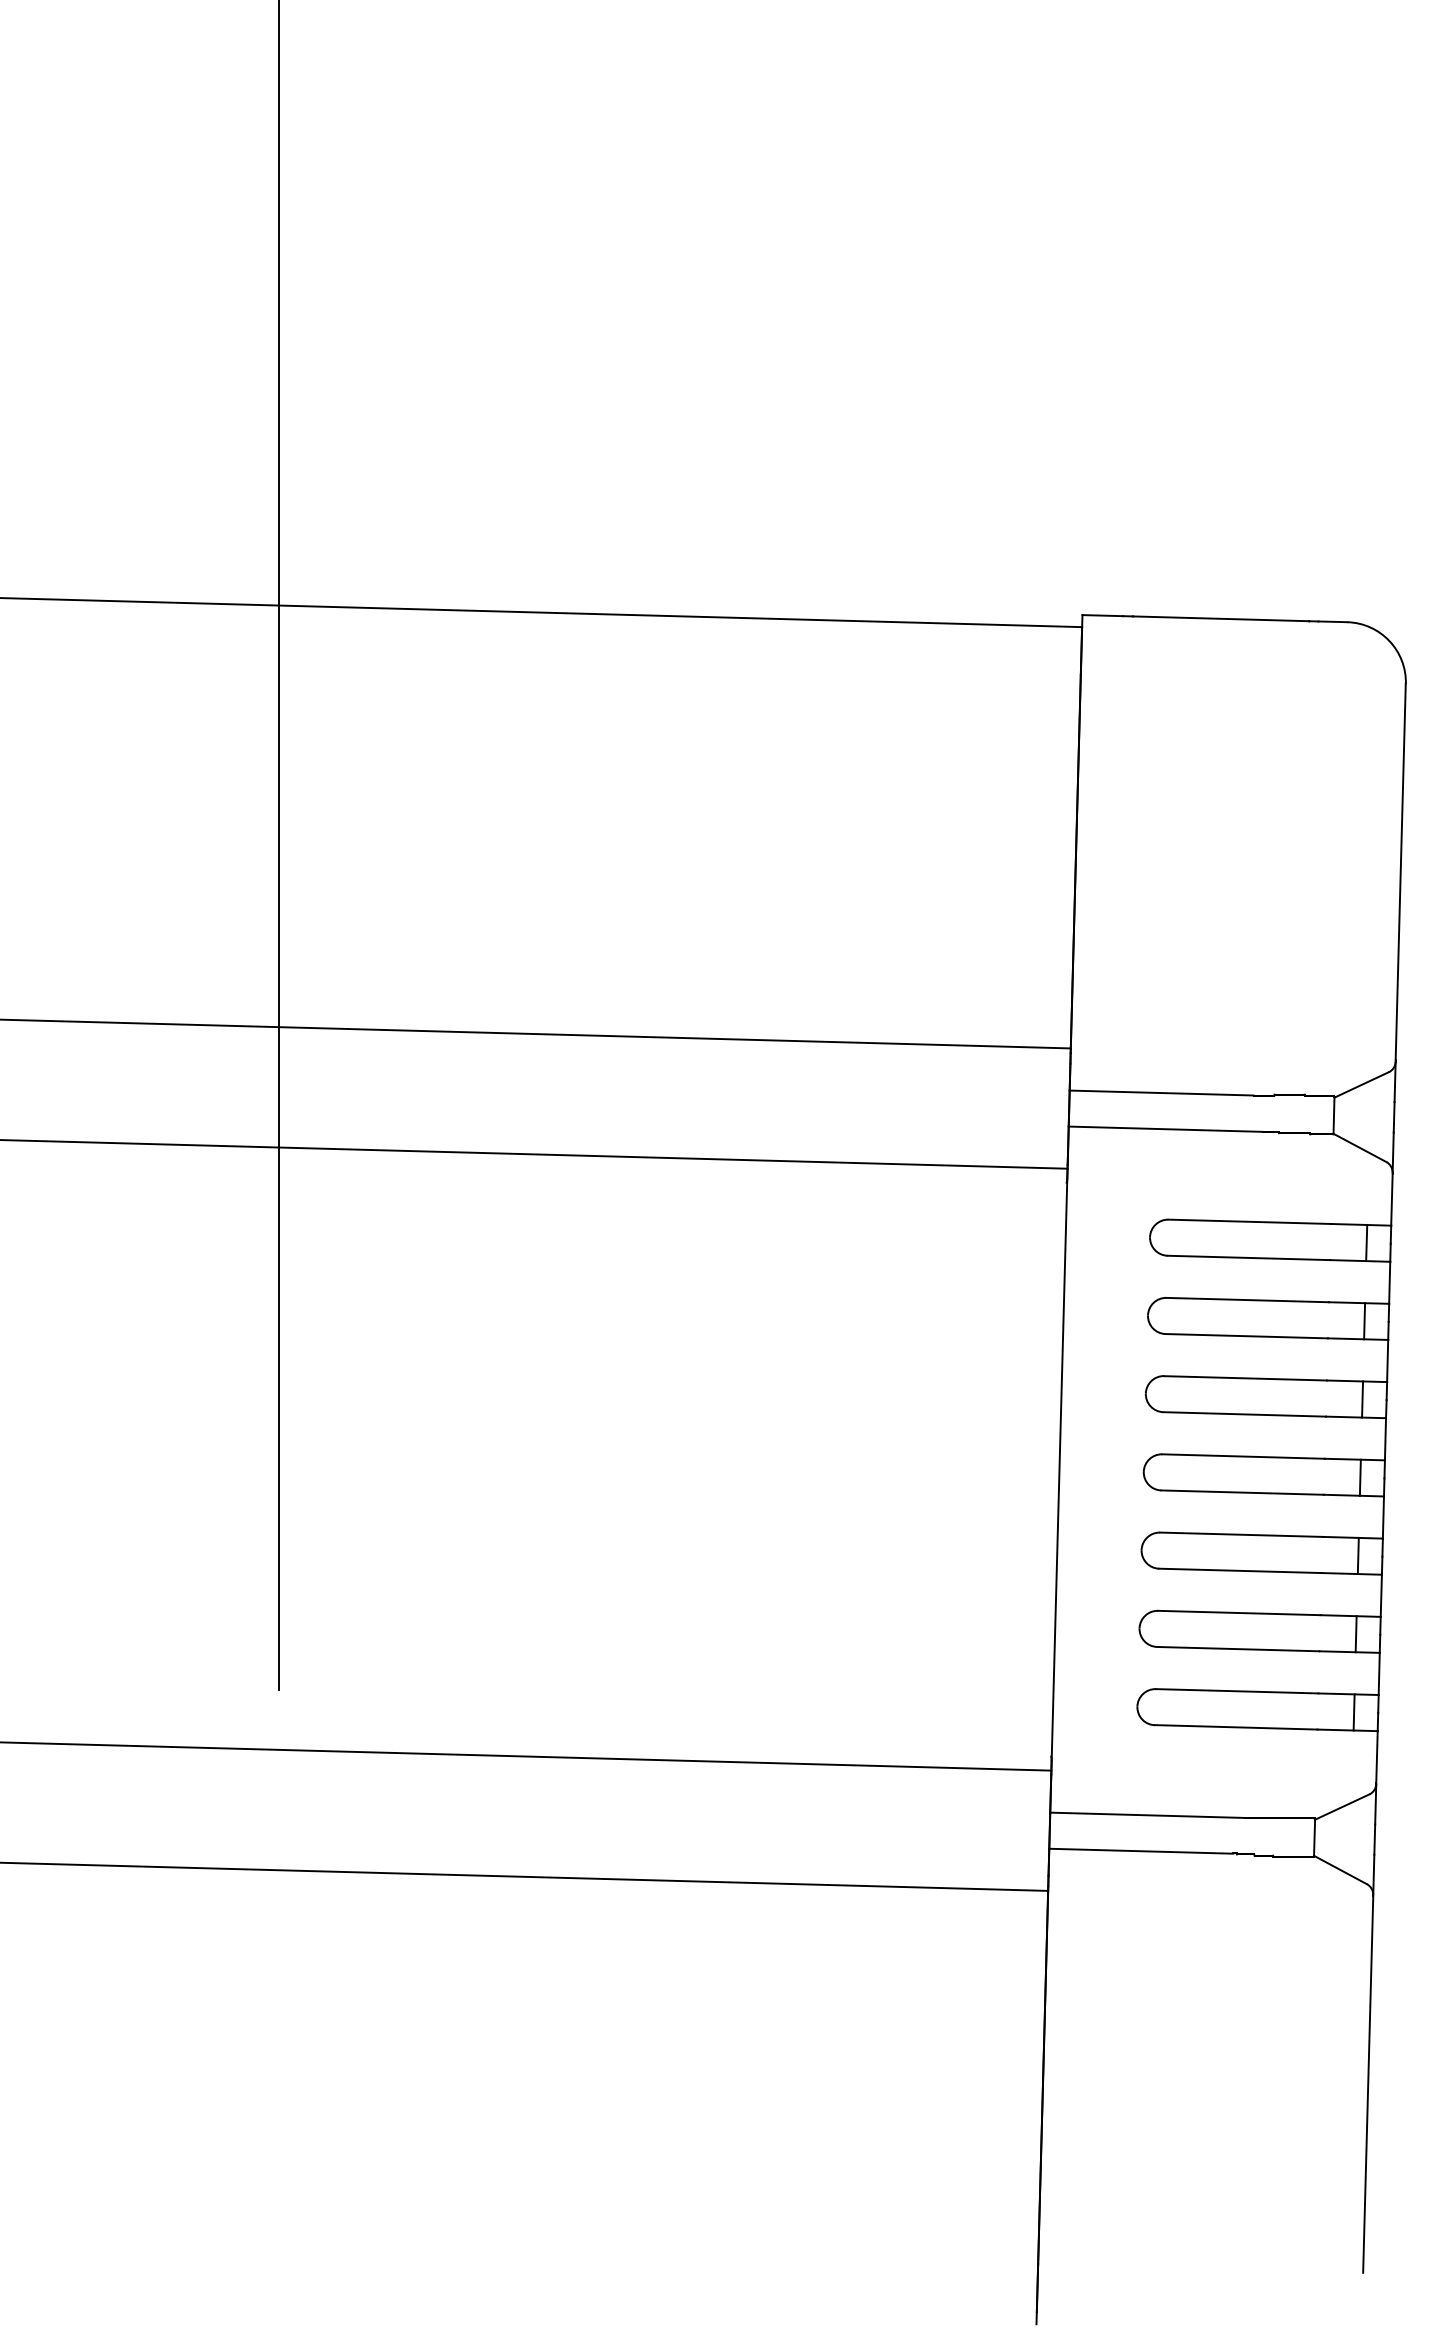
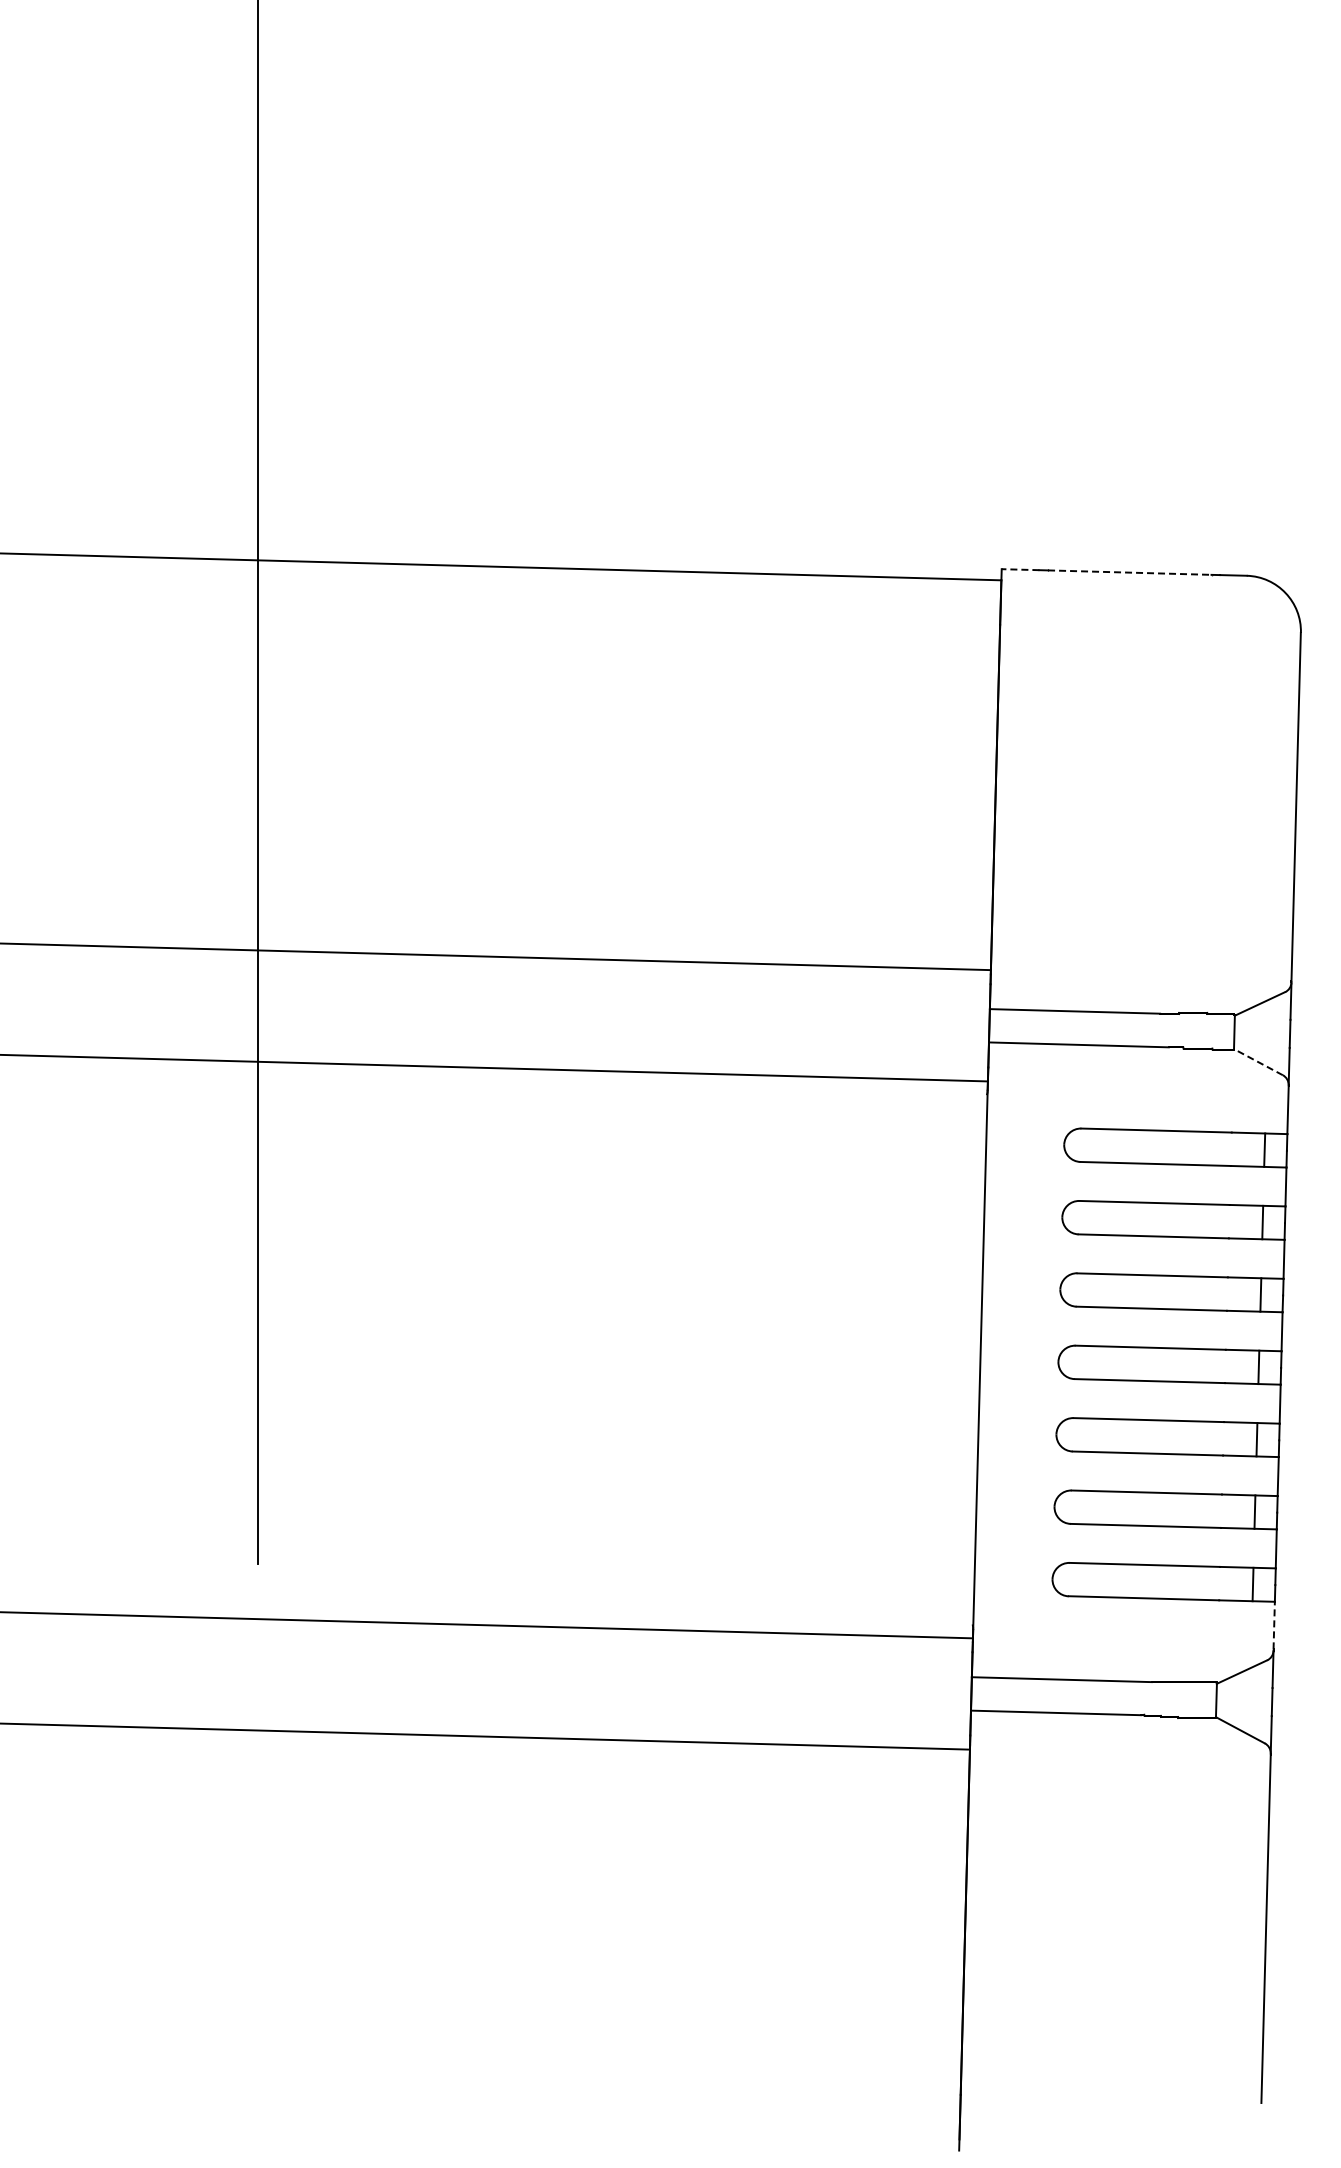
line: (1102, 615) -> (1020, 569), solid -> dashed
line: (1220, 618) -> (1129, 572), solid -> dashed
line: (1360, 1148) -> (1258, 1062), solid -> dashed
line: (1377, 1756) -> (1274, 1625), solid -> dashed

